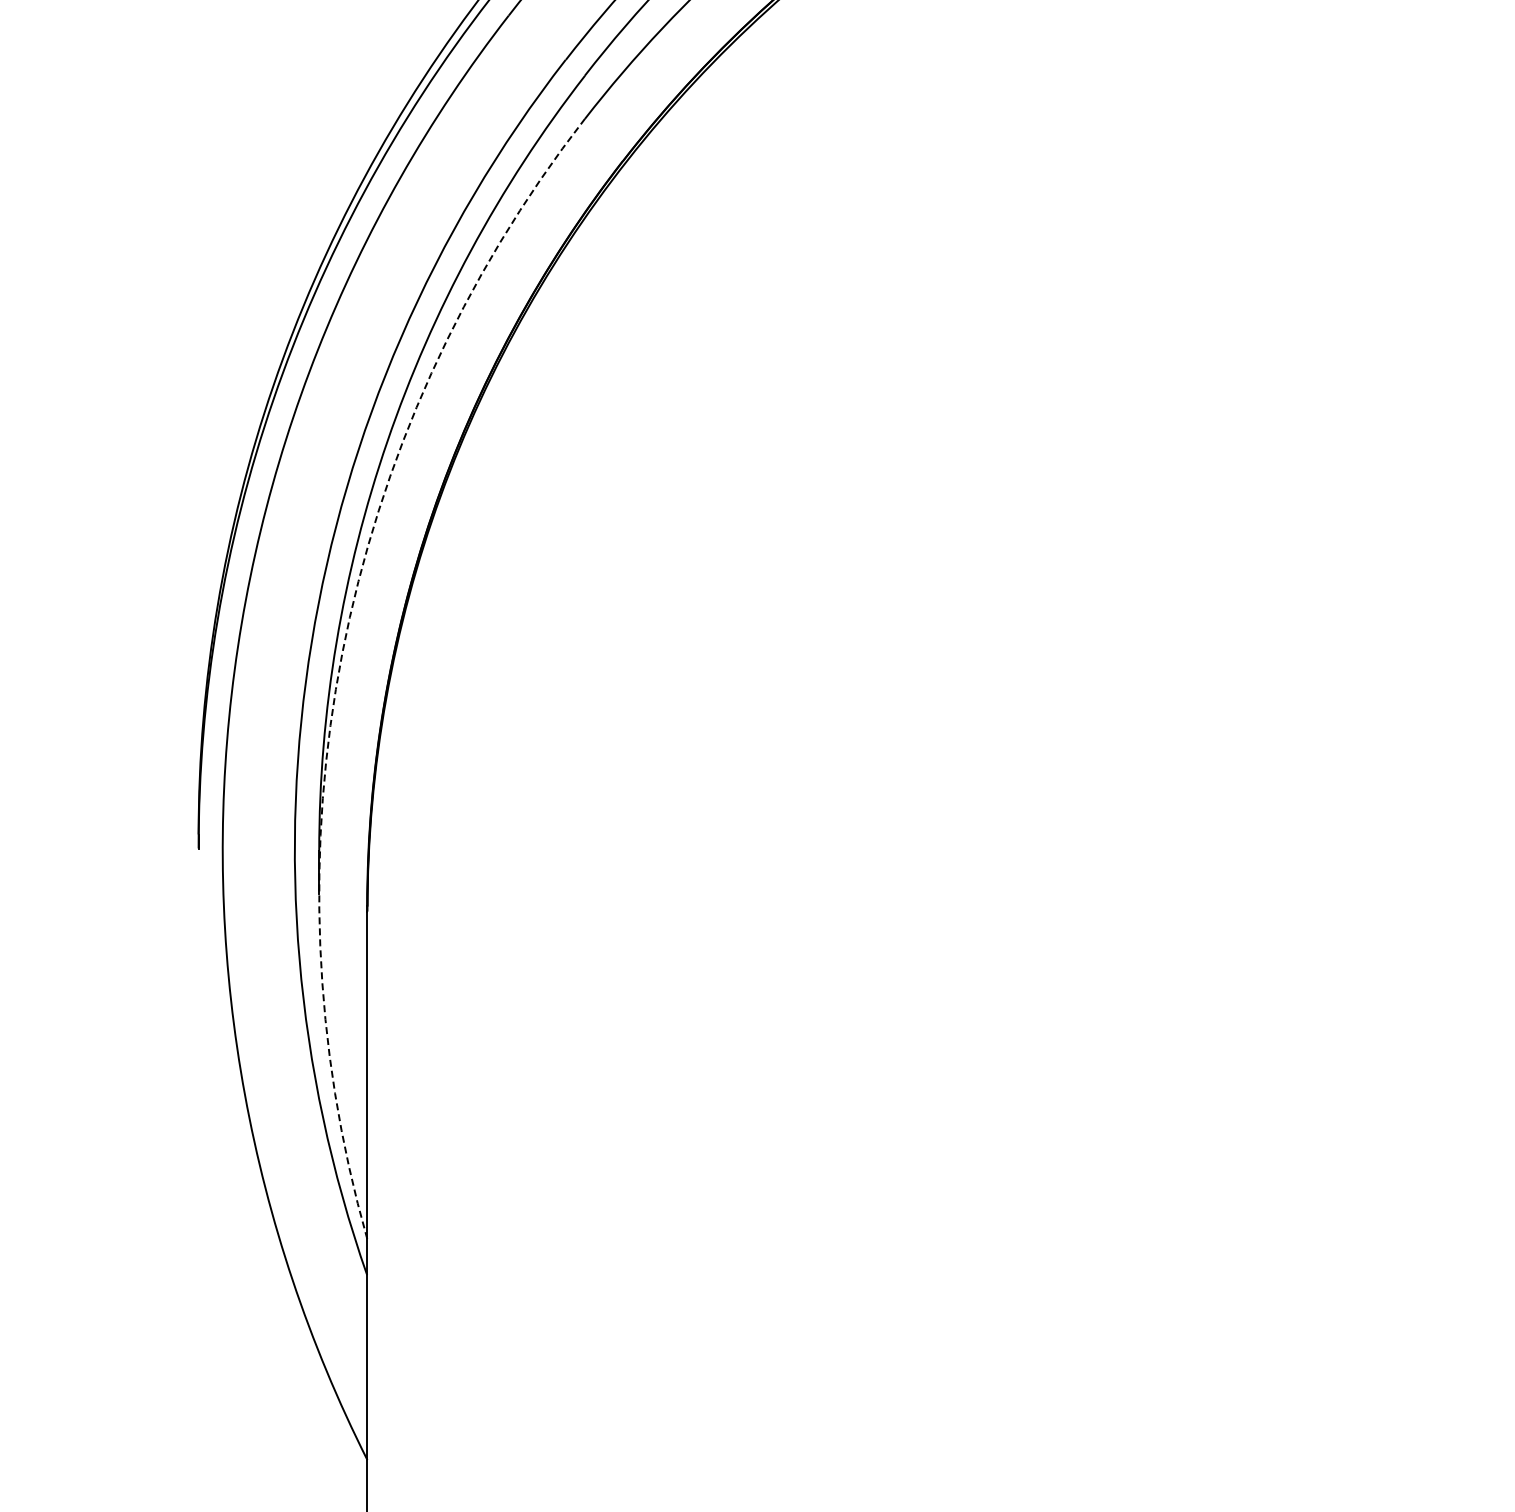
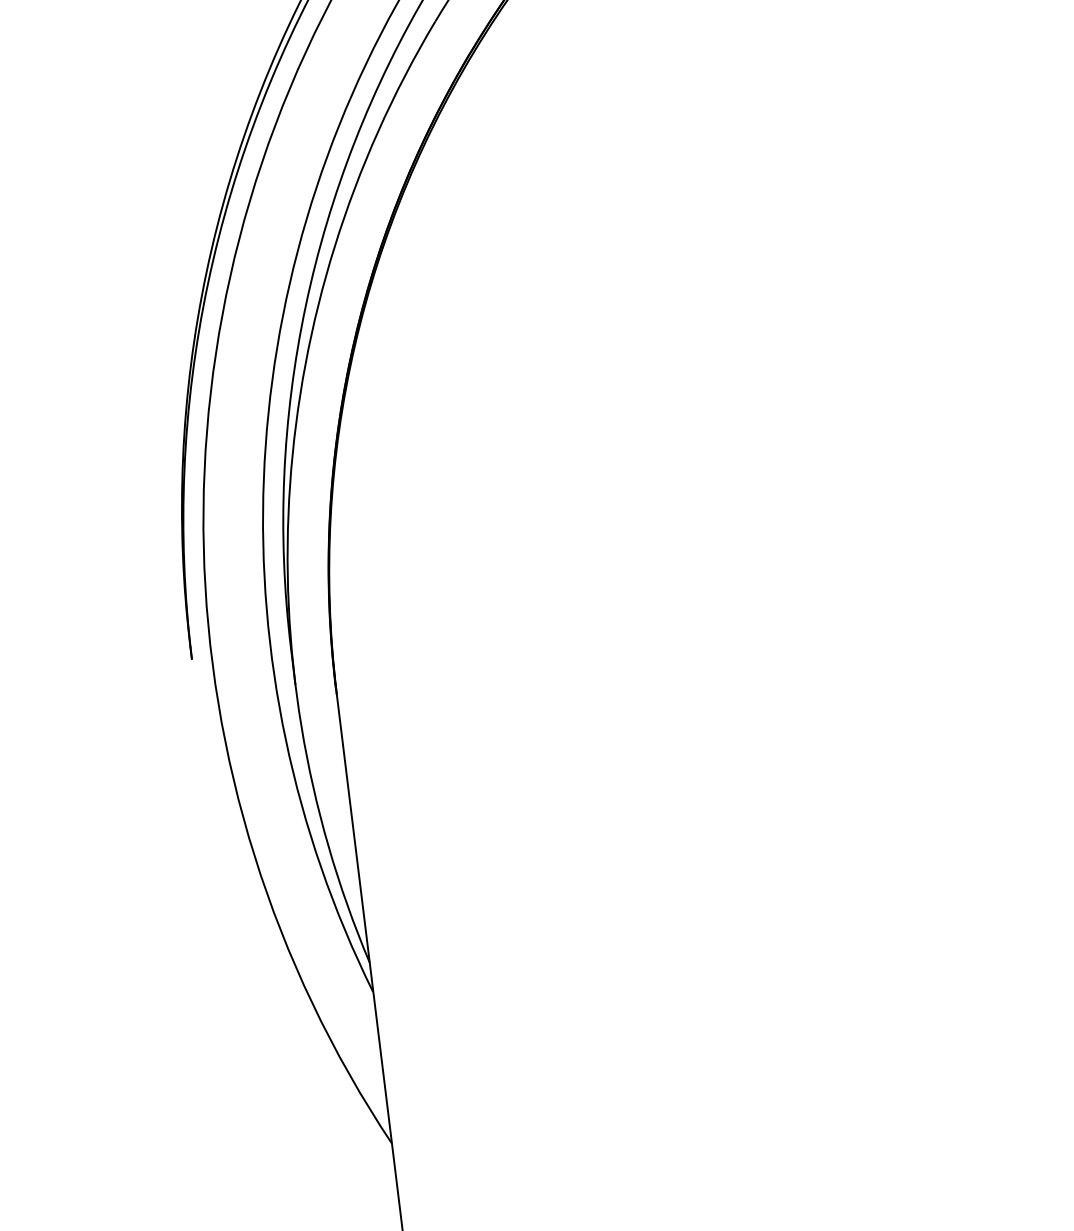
arc: (342, 653) -> (290, 484), dashed -> solid

